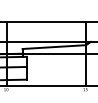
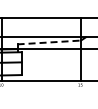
line: (54, 47) -> (49, 42), solid -> dashed

